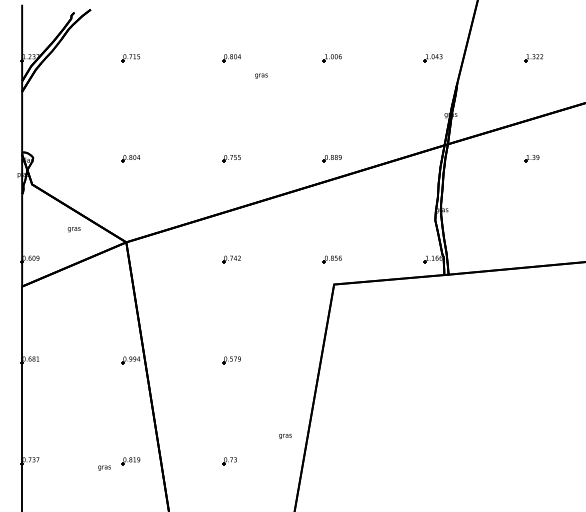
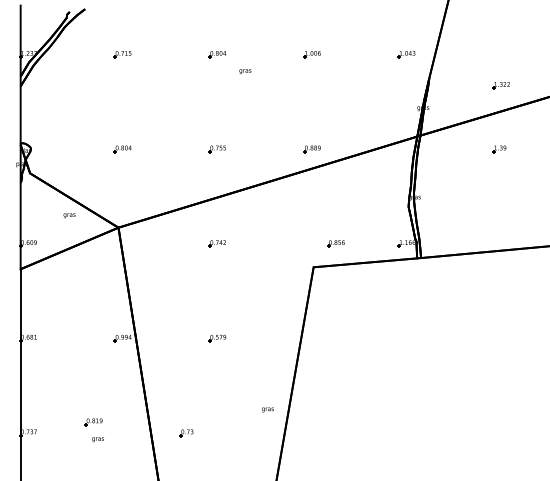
part: (533, 57) -> (500, 85), moved
part: (331, 259) -> (335, 243), moved
part: (130, 461) -> (93, 422), moved
part: (229, 461) -> (186, 433), moved

